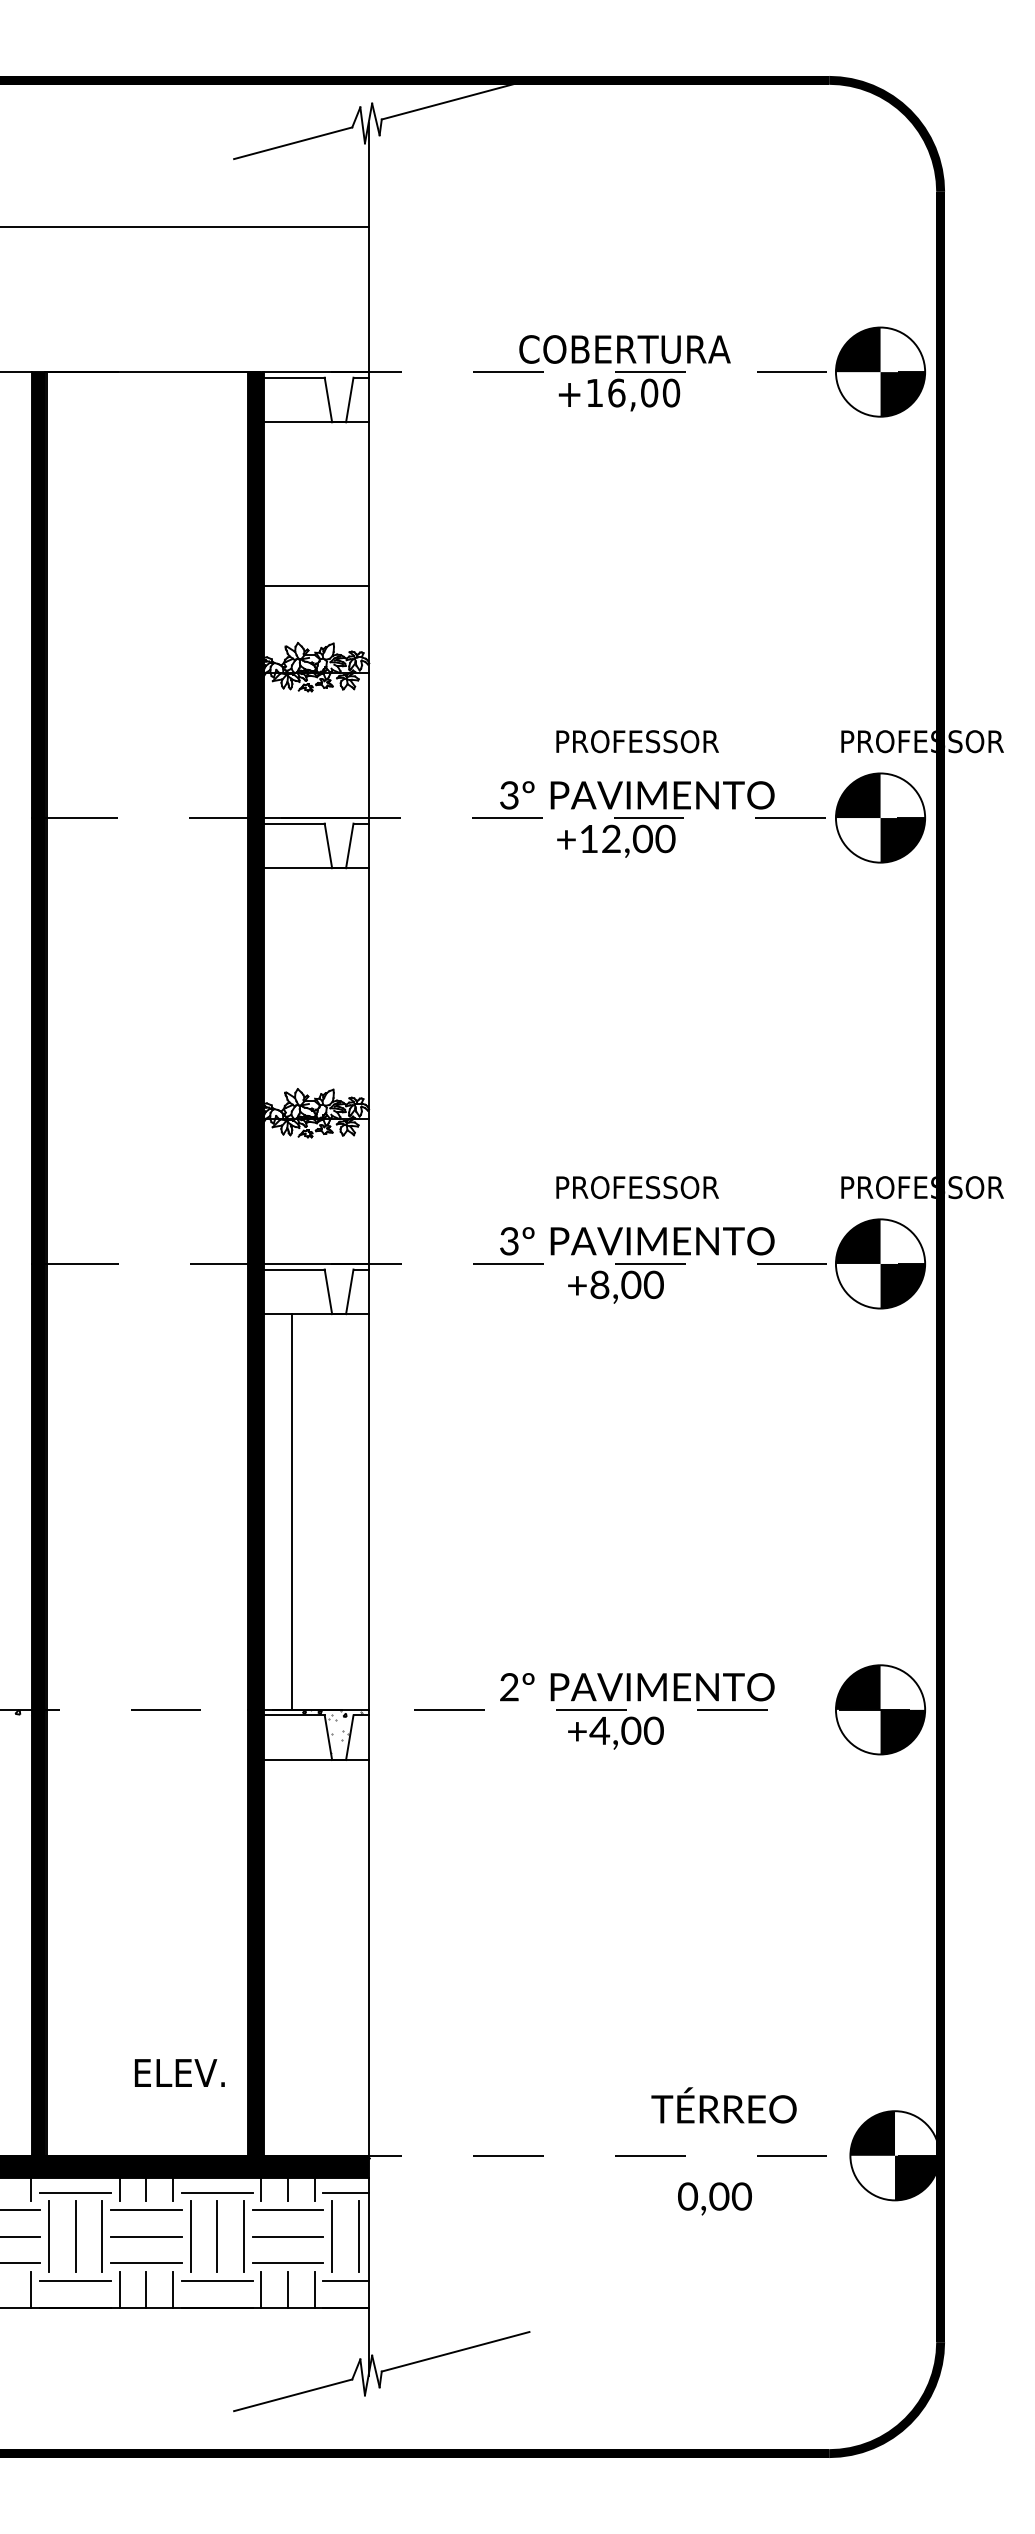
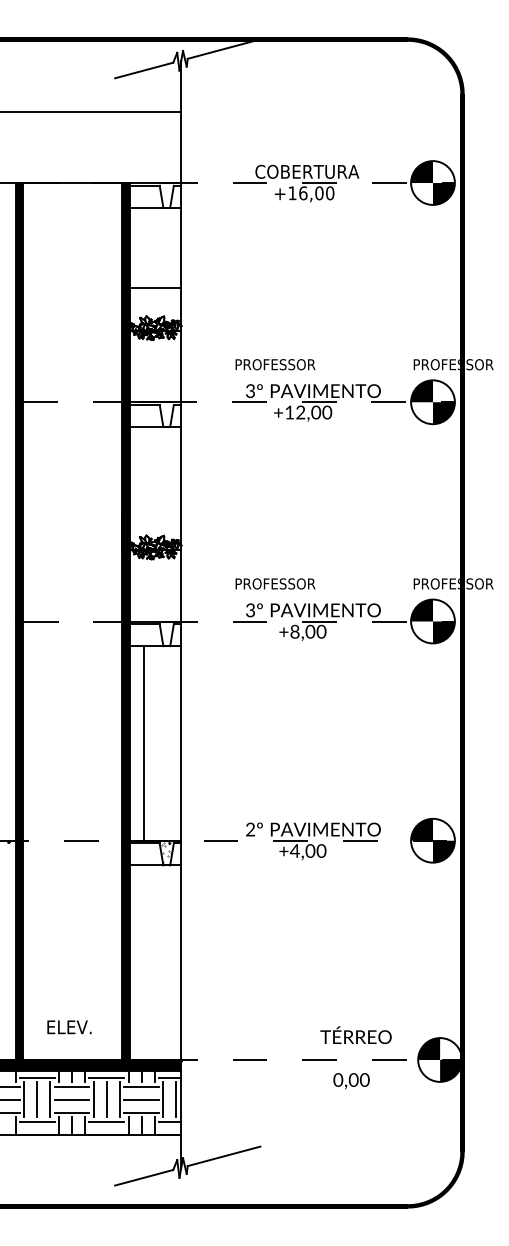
text: (637, 741) -> (275, 364), moved
text: (637, 1186) -> (275, 583), moved
text: (179, 2073) -> (69, 1027), moved

